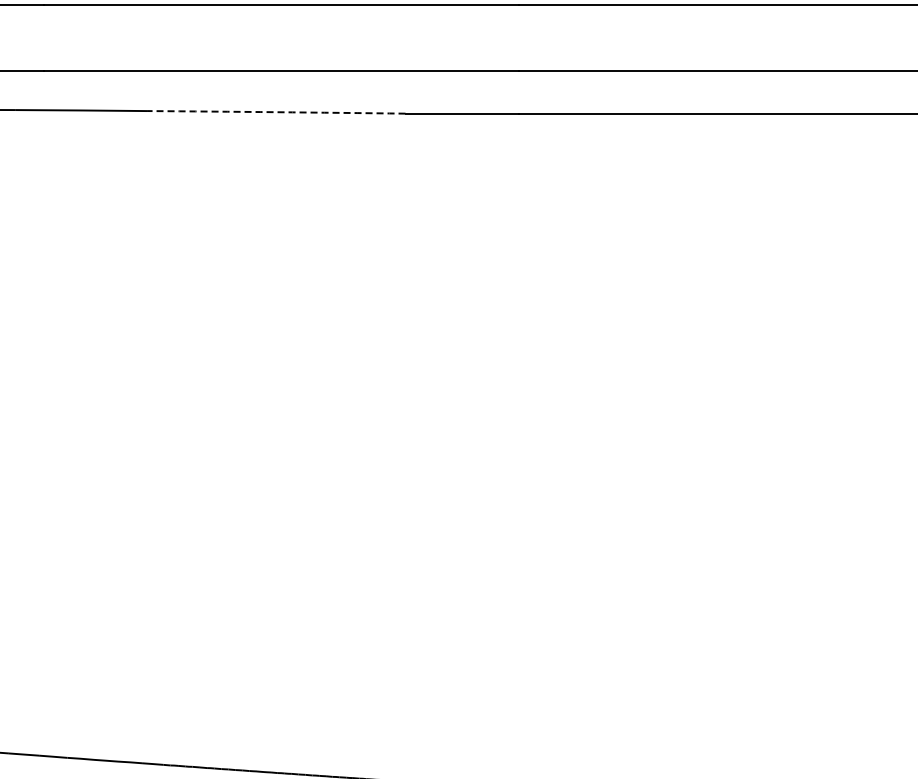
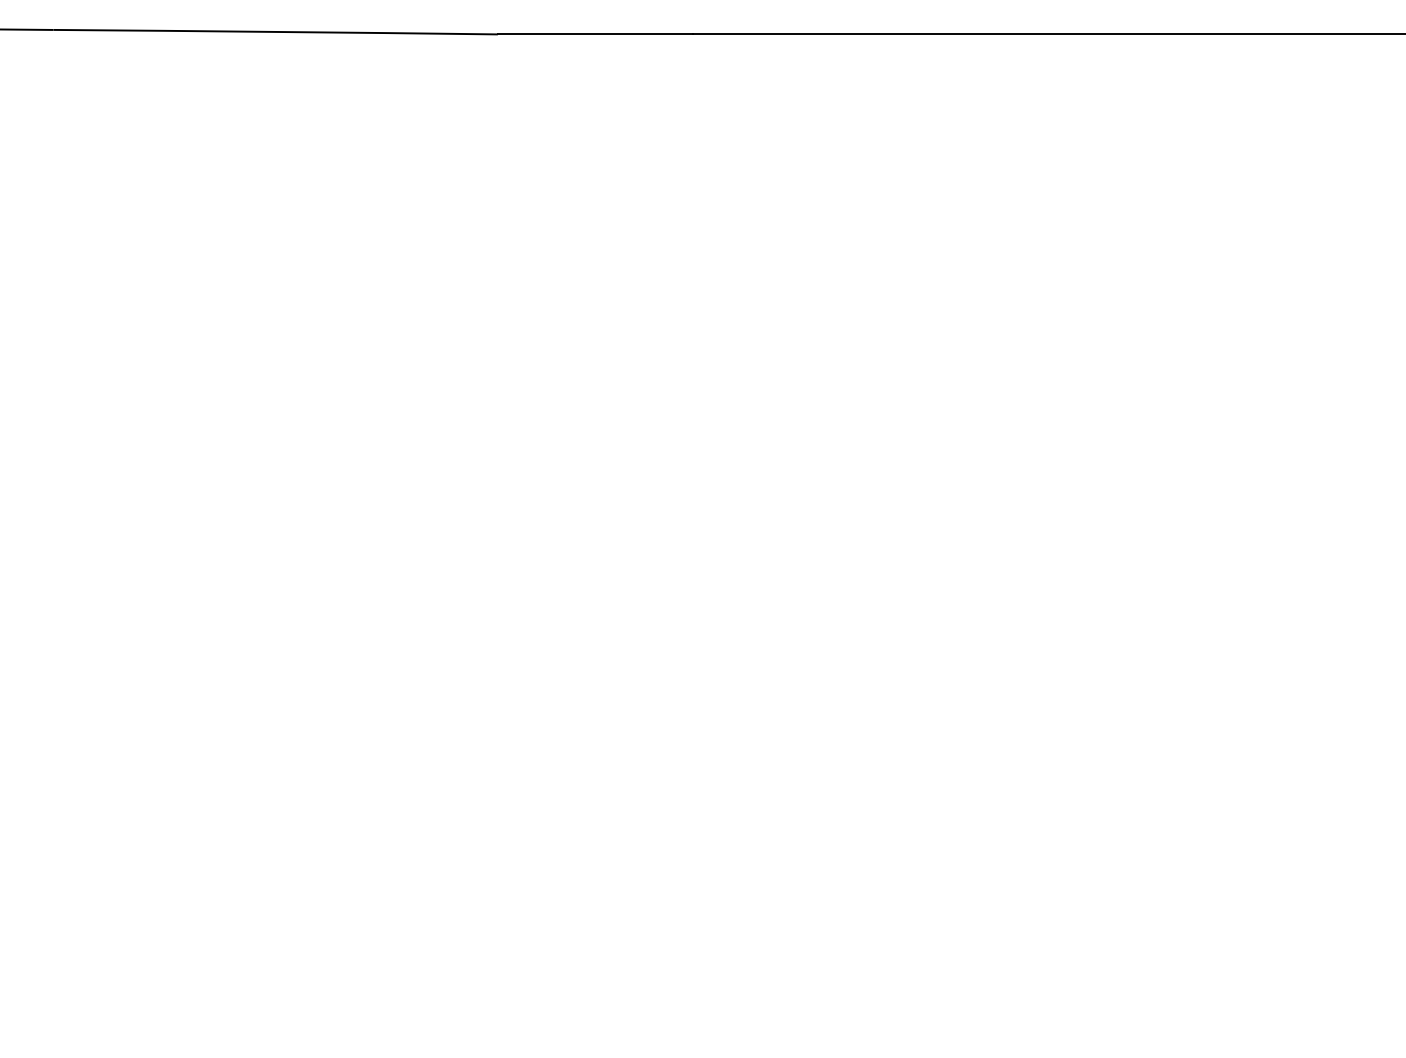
arc: (276, 112) -> (276, 32), dashed -> solid

